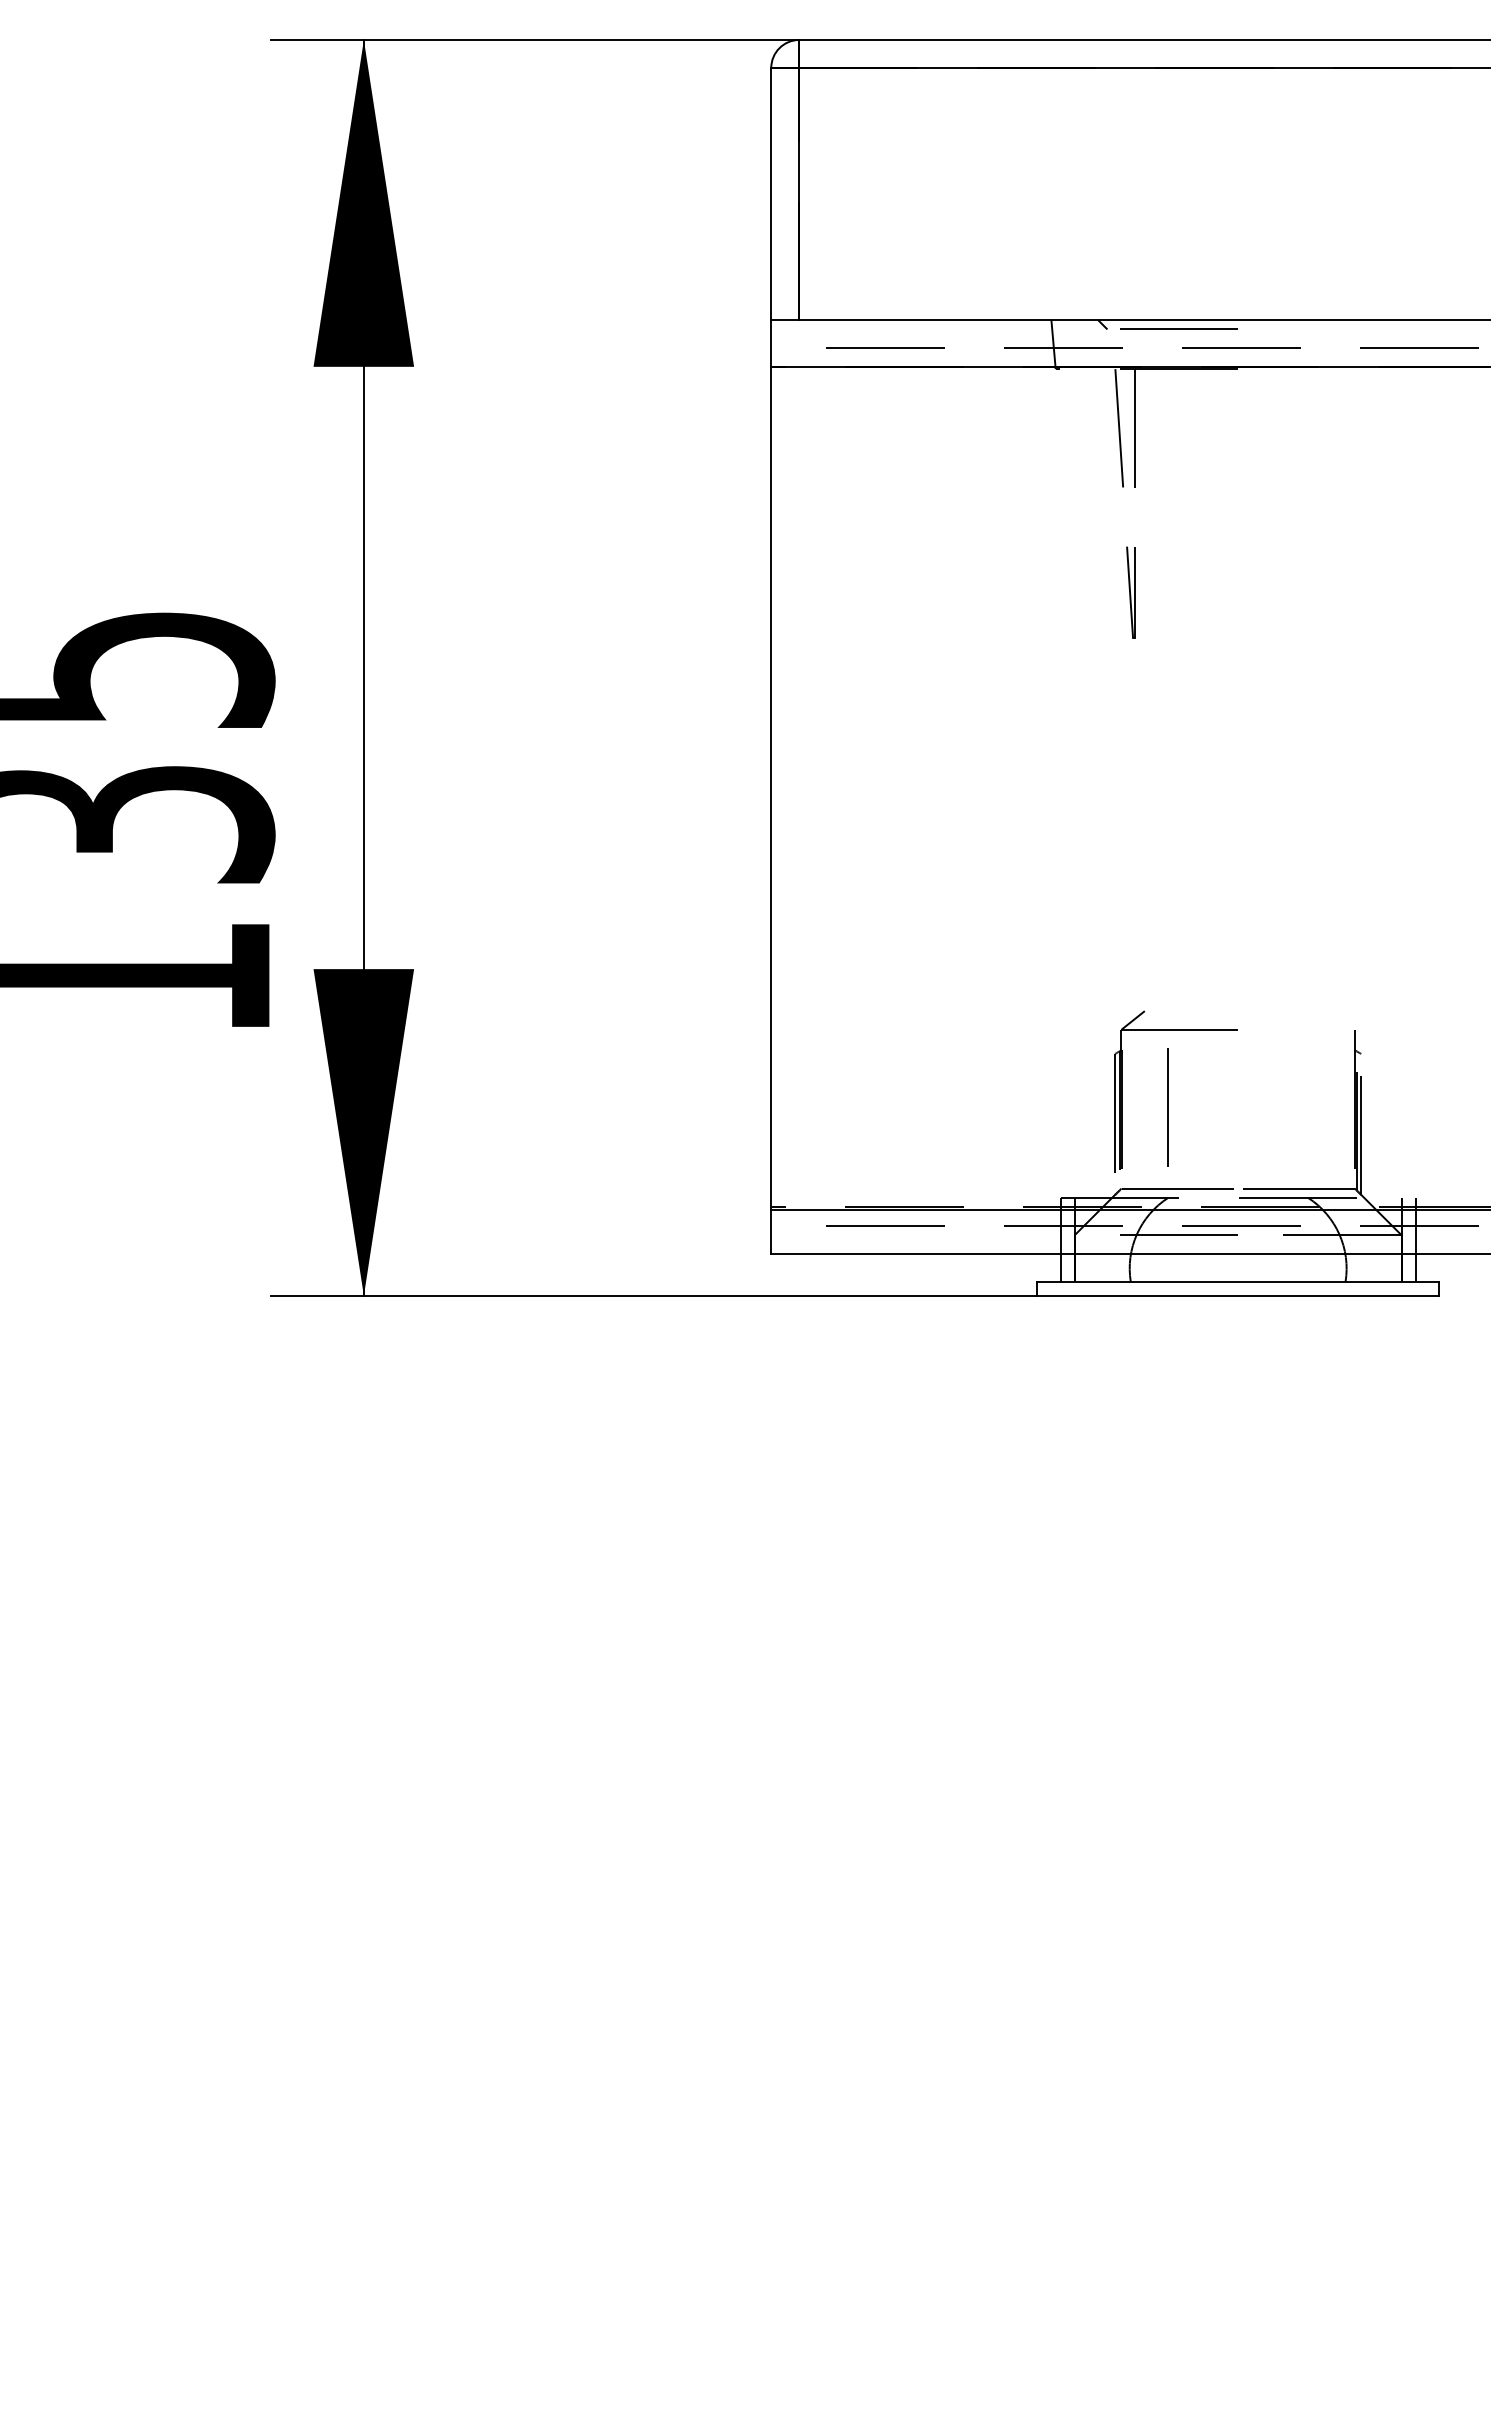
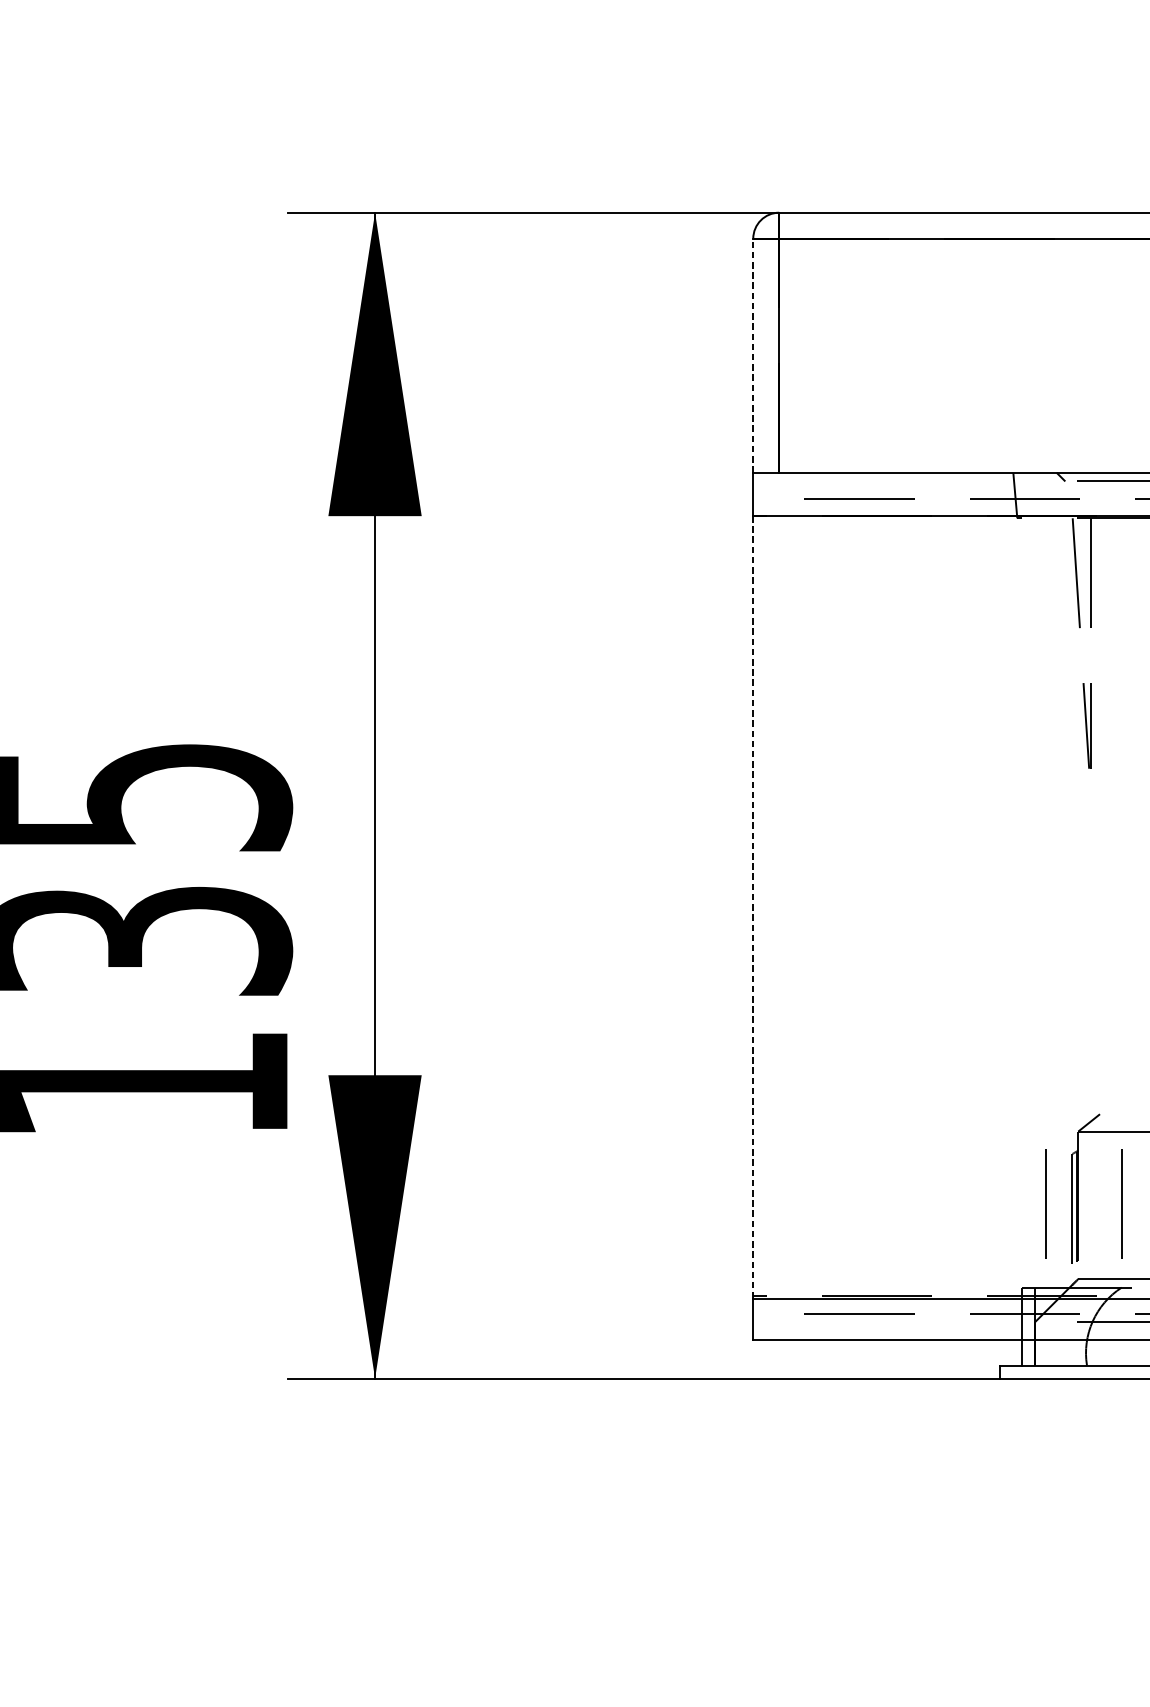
line: (771, 193) -> (753, 355), solid -> dashed
line: (771, 787) -> (753, 906), solid -> dashed
line: (1085, 1107) -> (1044, 1203), added

